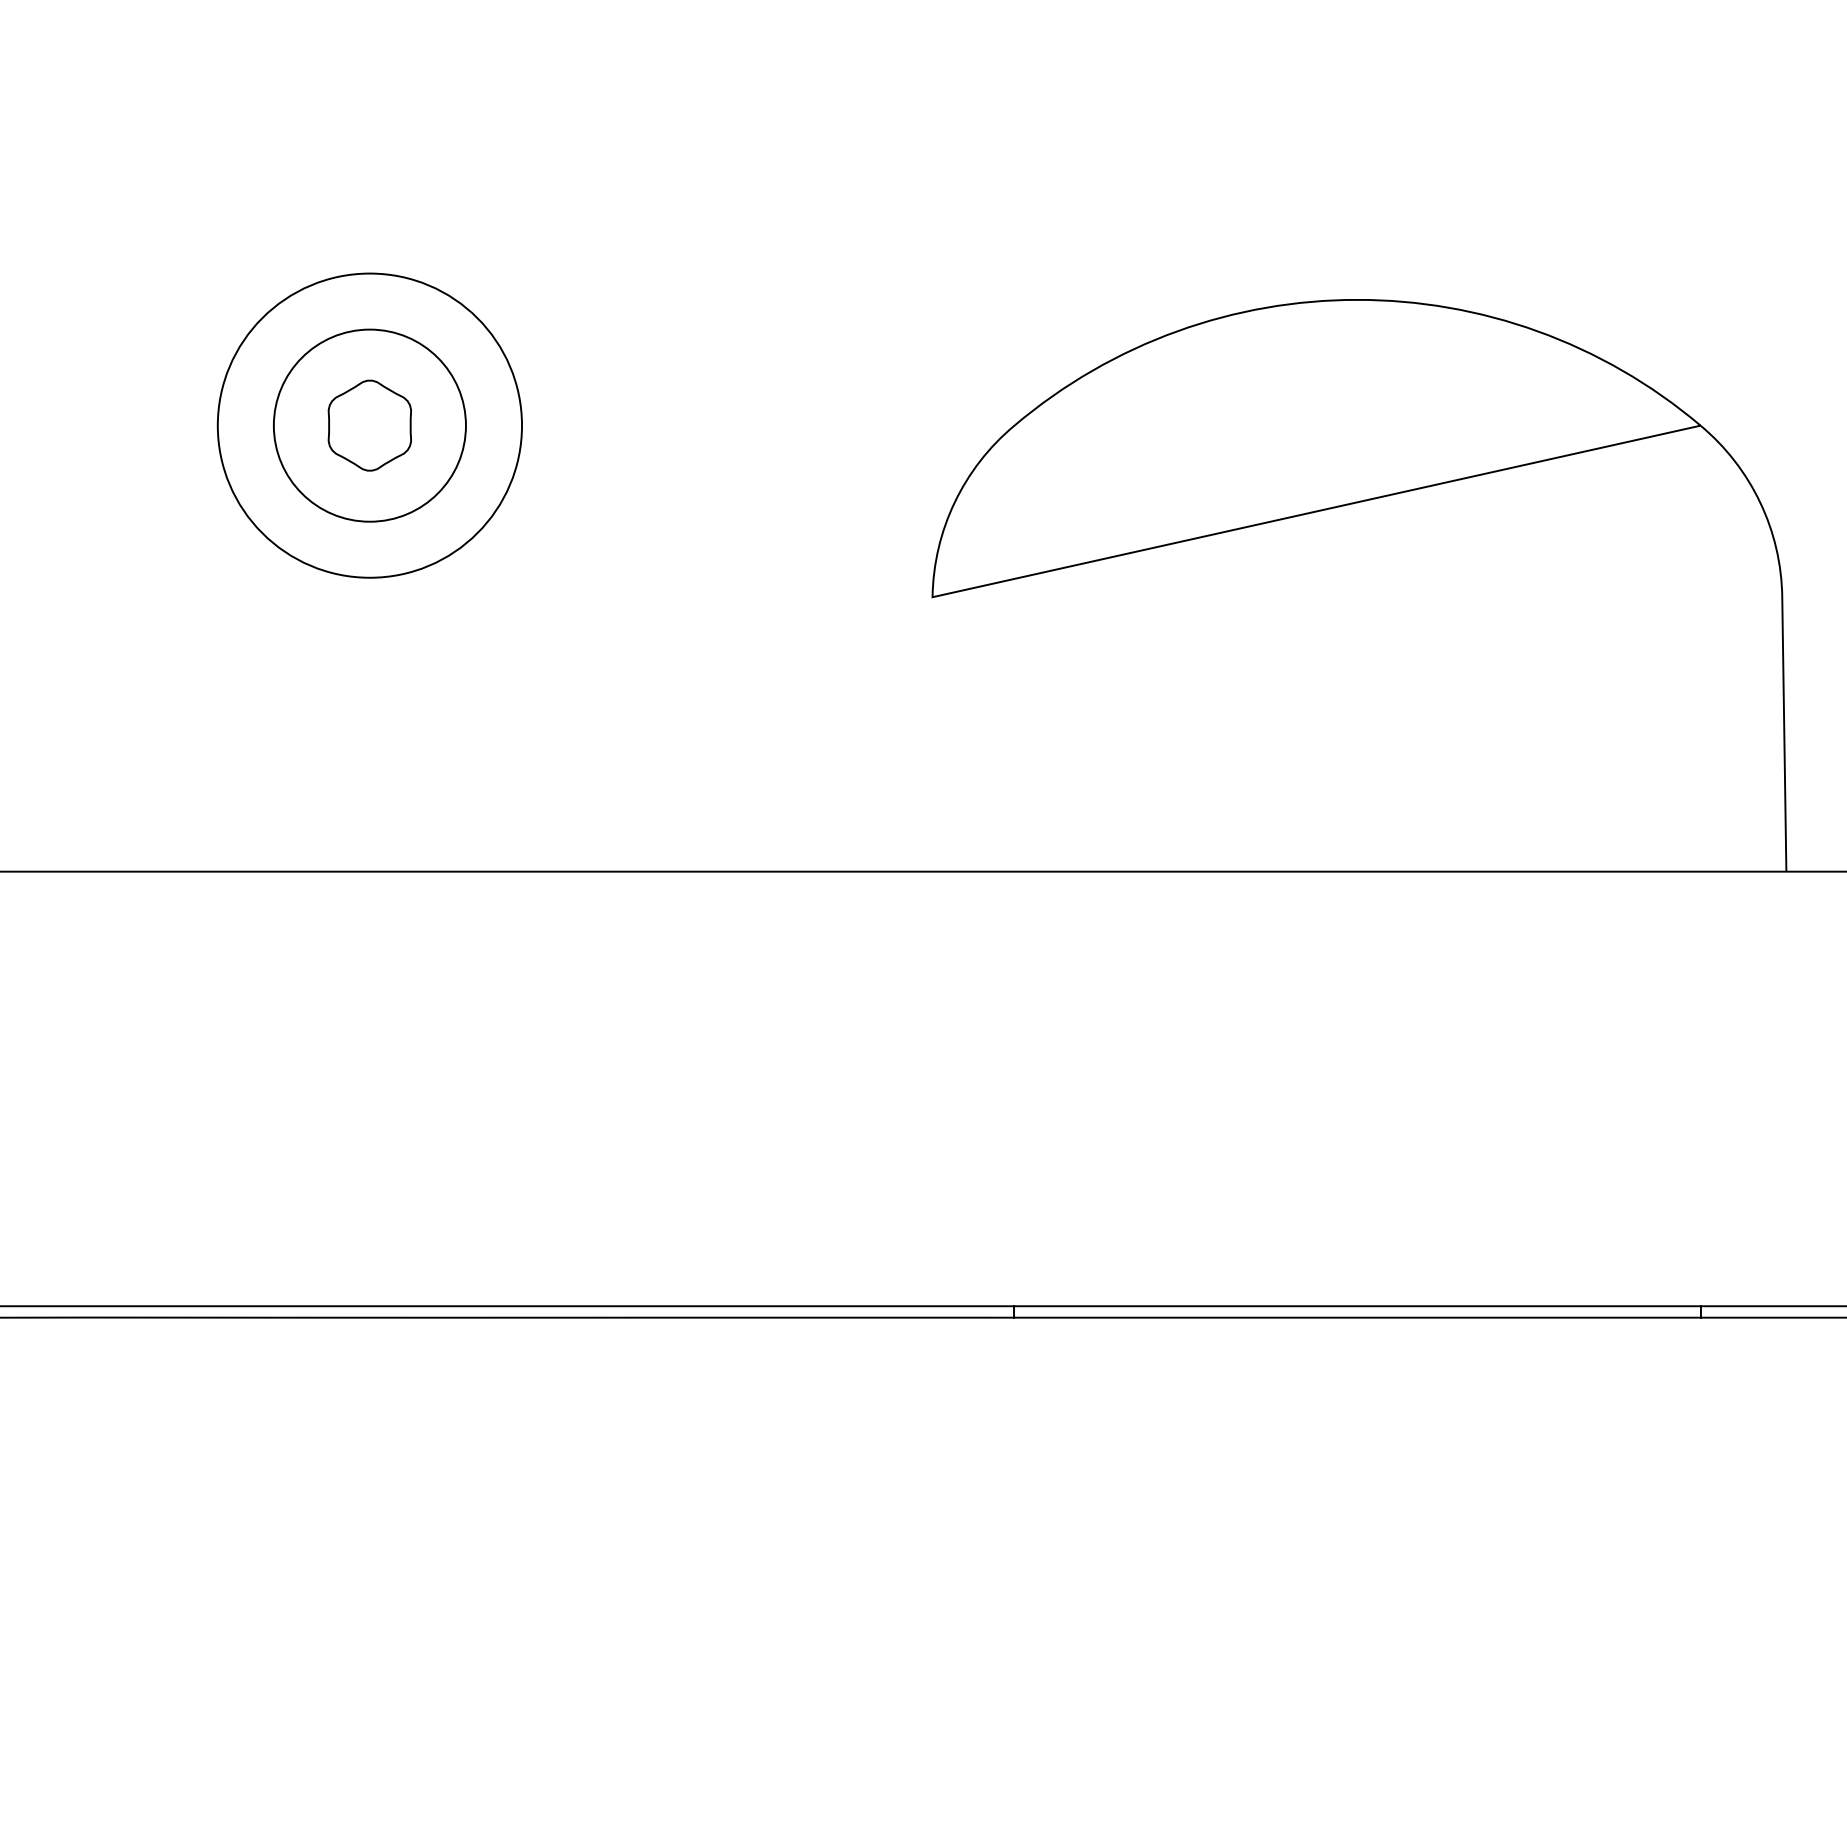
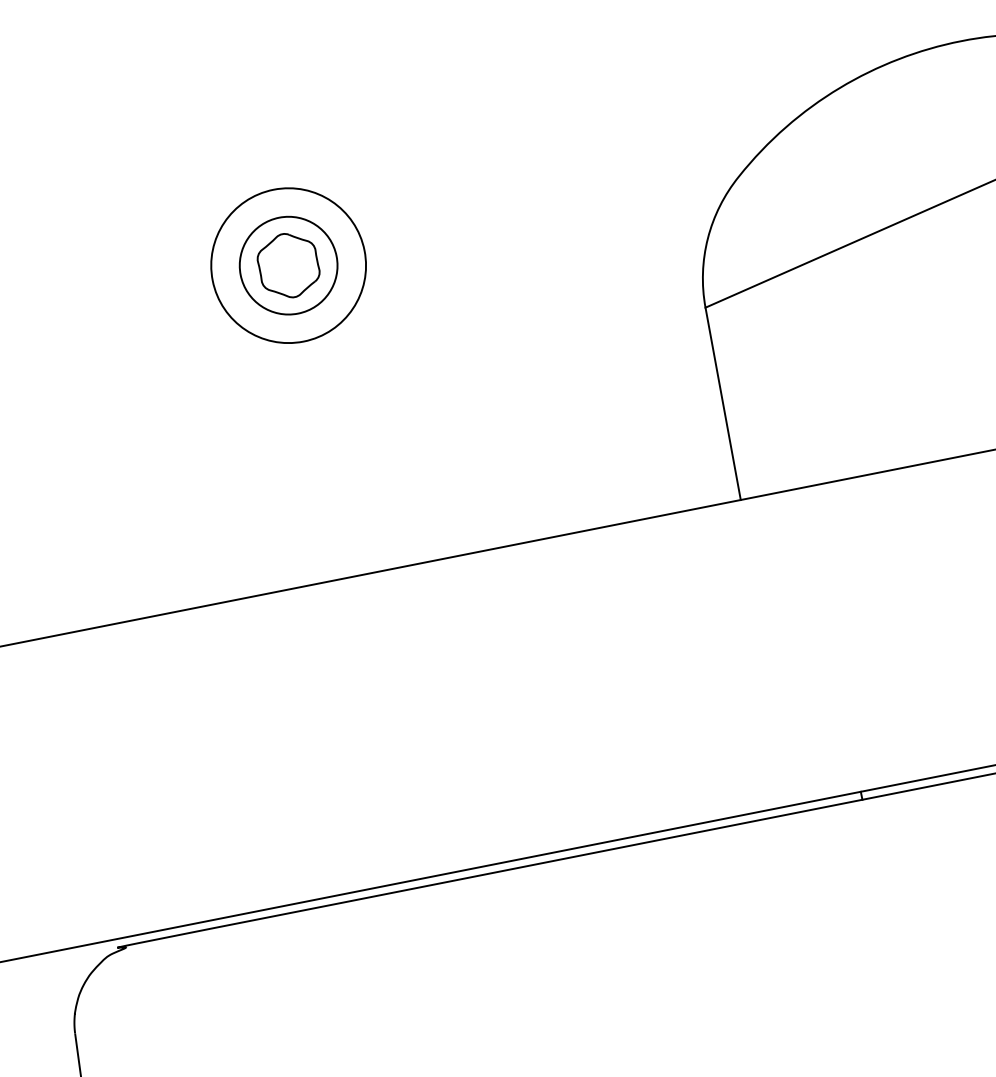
circle: (369, 425) -> (288, 265), size x0.71
circle: (369, 425) -> (288, 265), size x0.71
line: (930, 734) -> (723, 403), added

